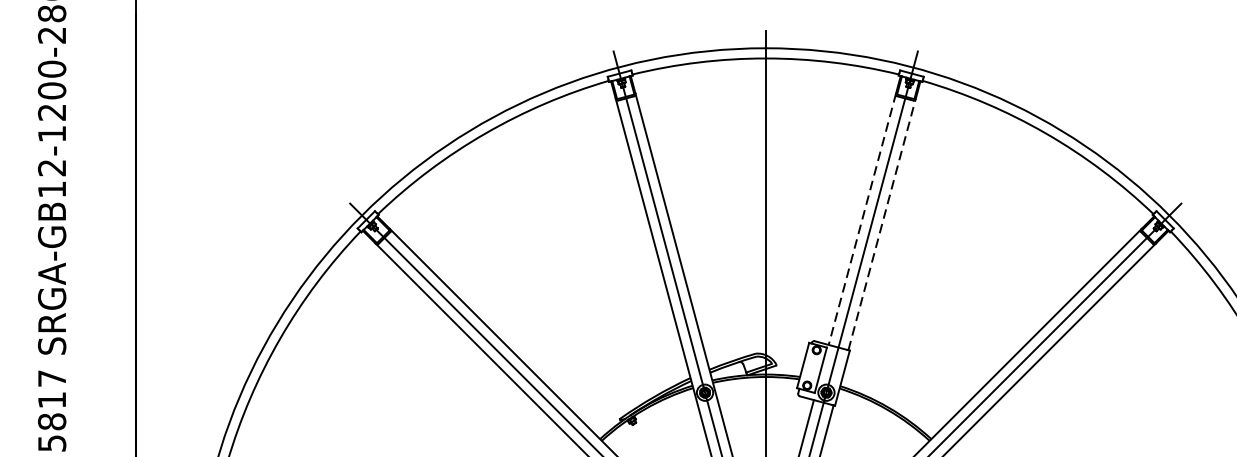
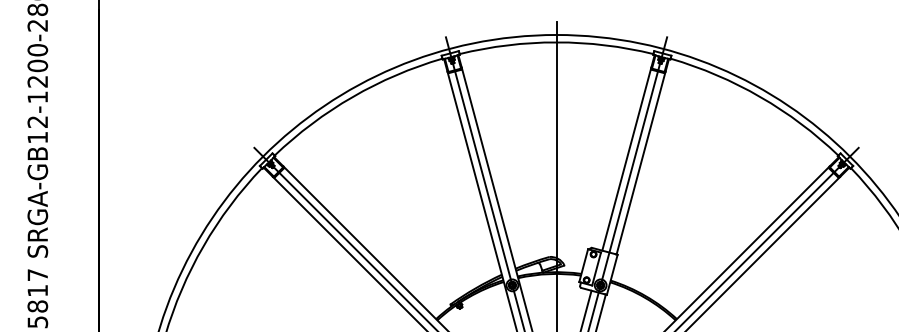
line: (861, 219) -> (626, 159), dashed -> solid
line: (882, 223) -> (641, 162), dashed -> solid

